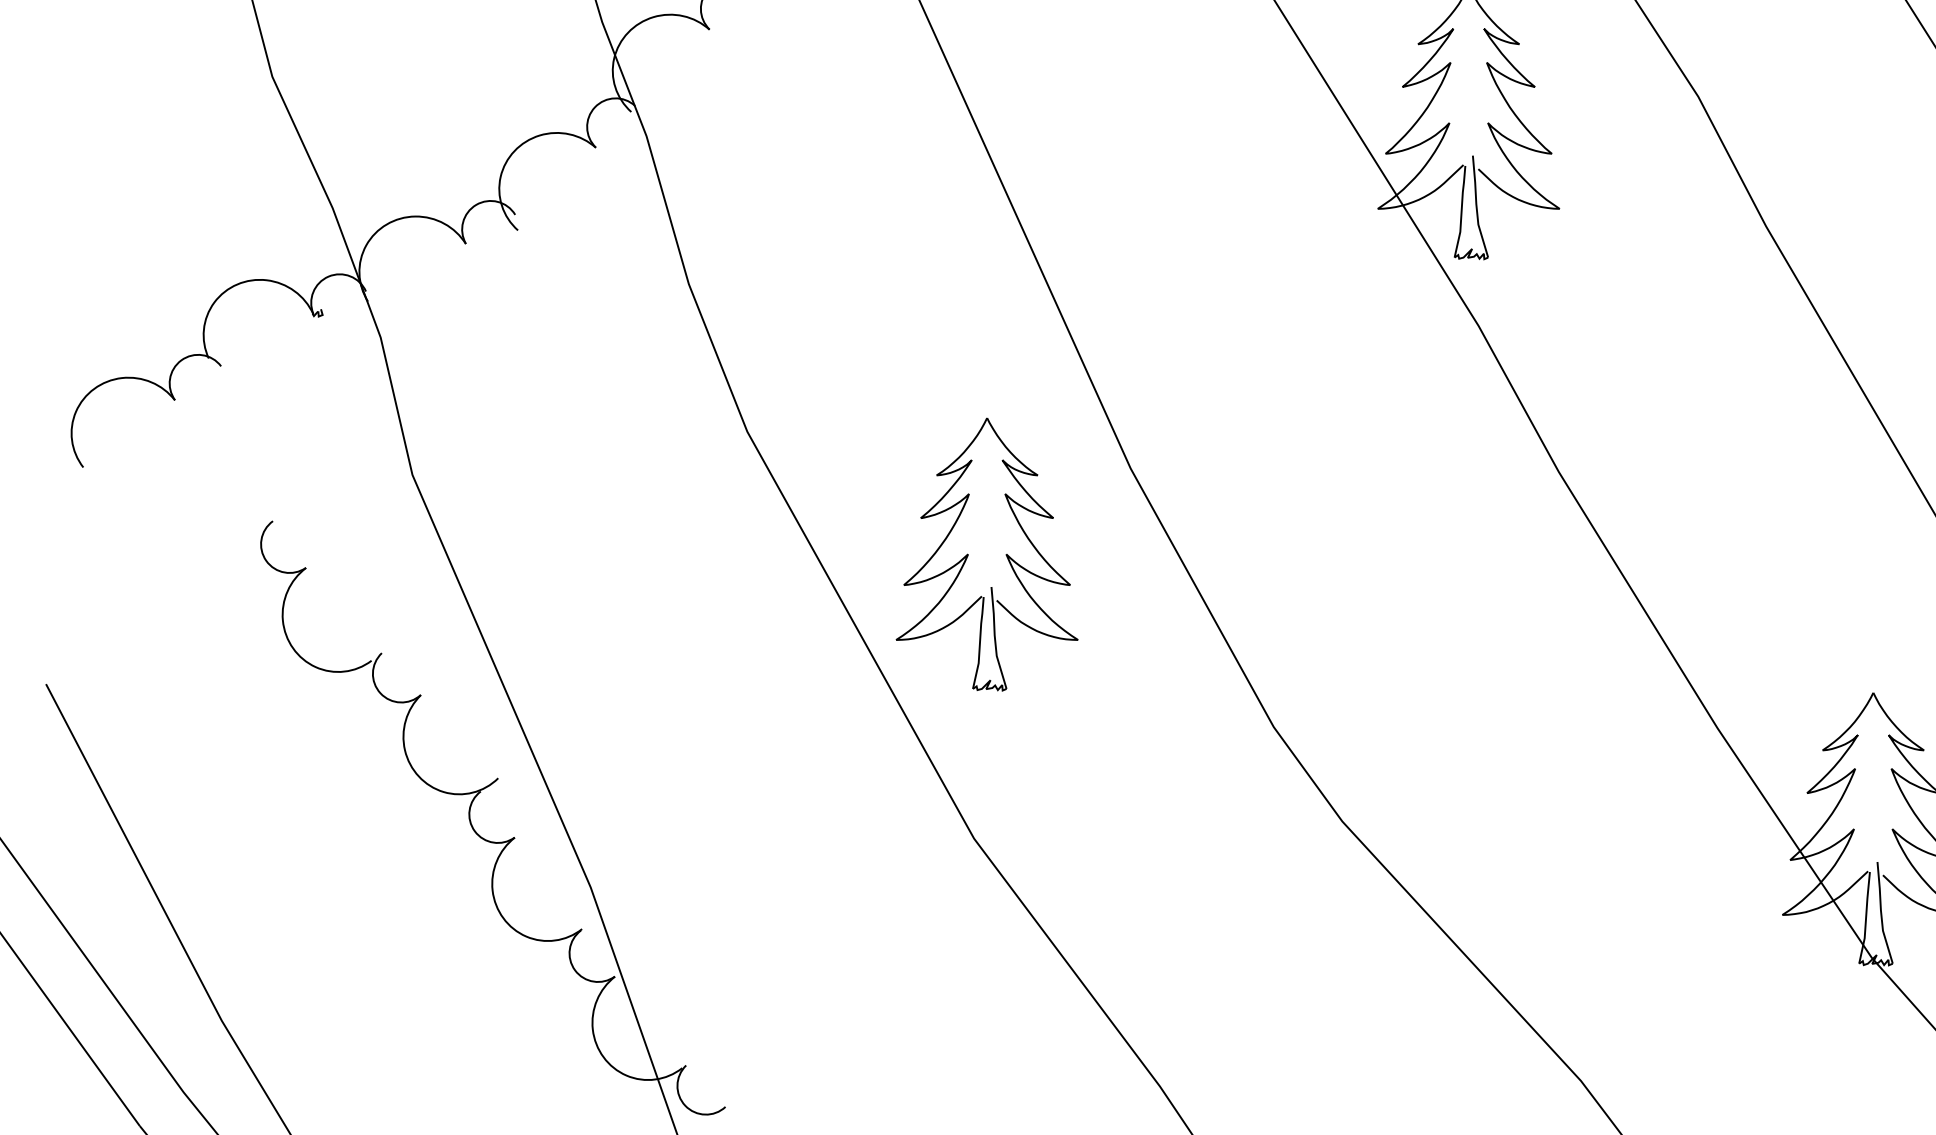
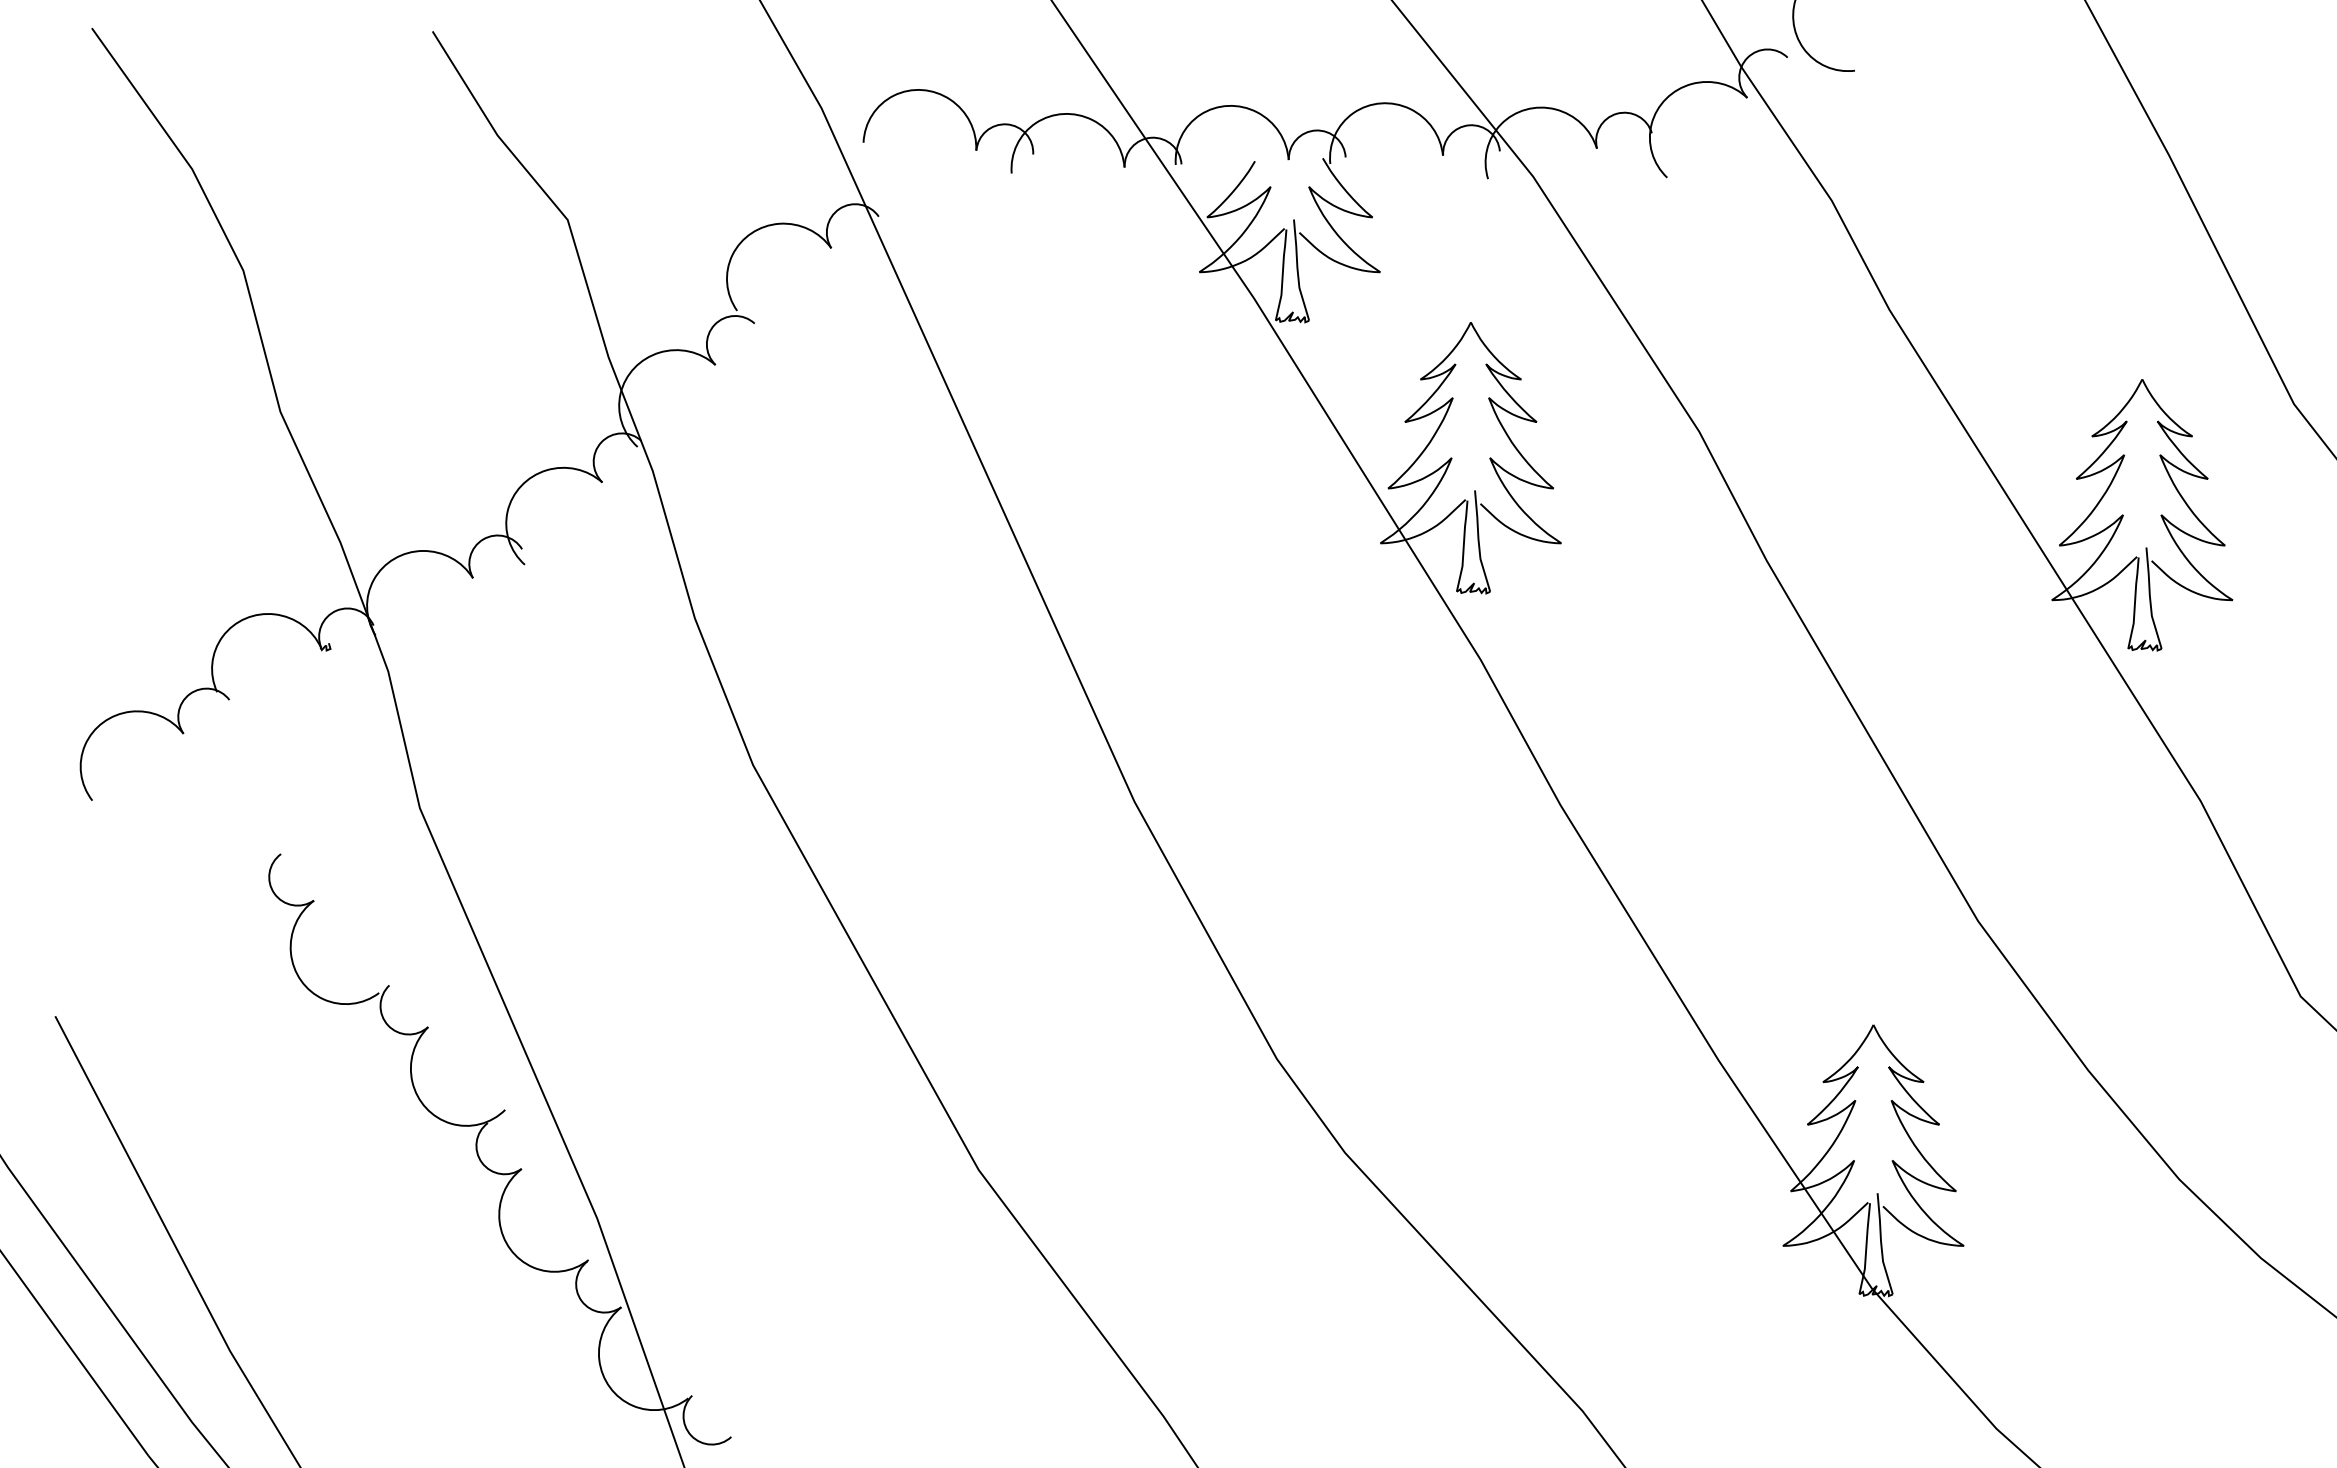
part: (968, 554) -> (973, 887), removed

